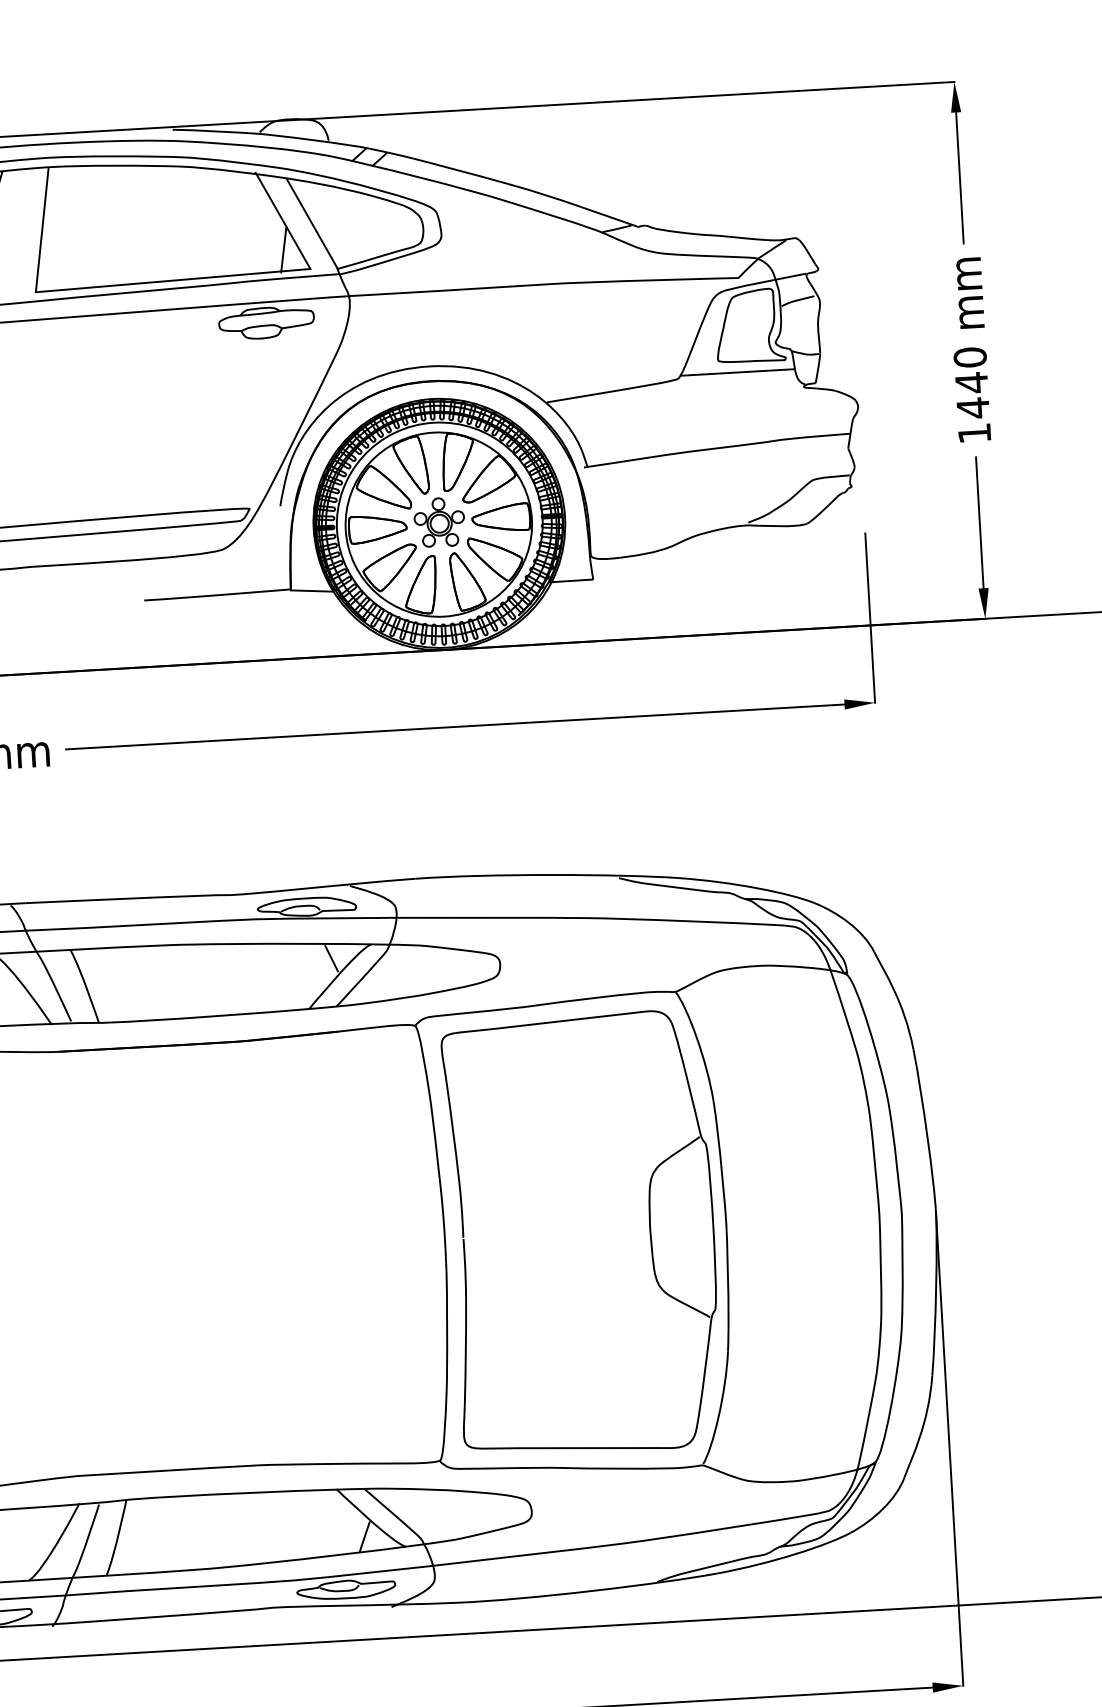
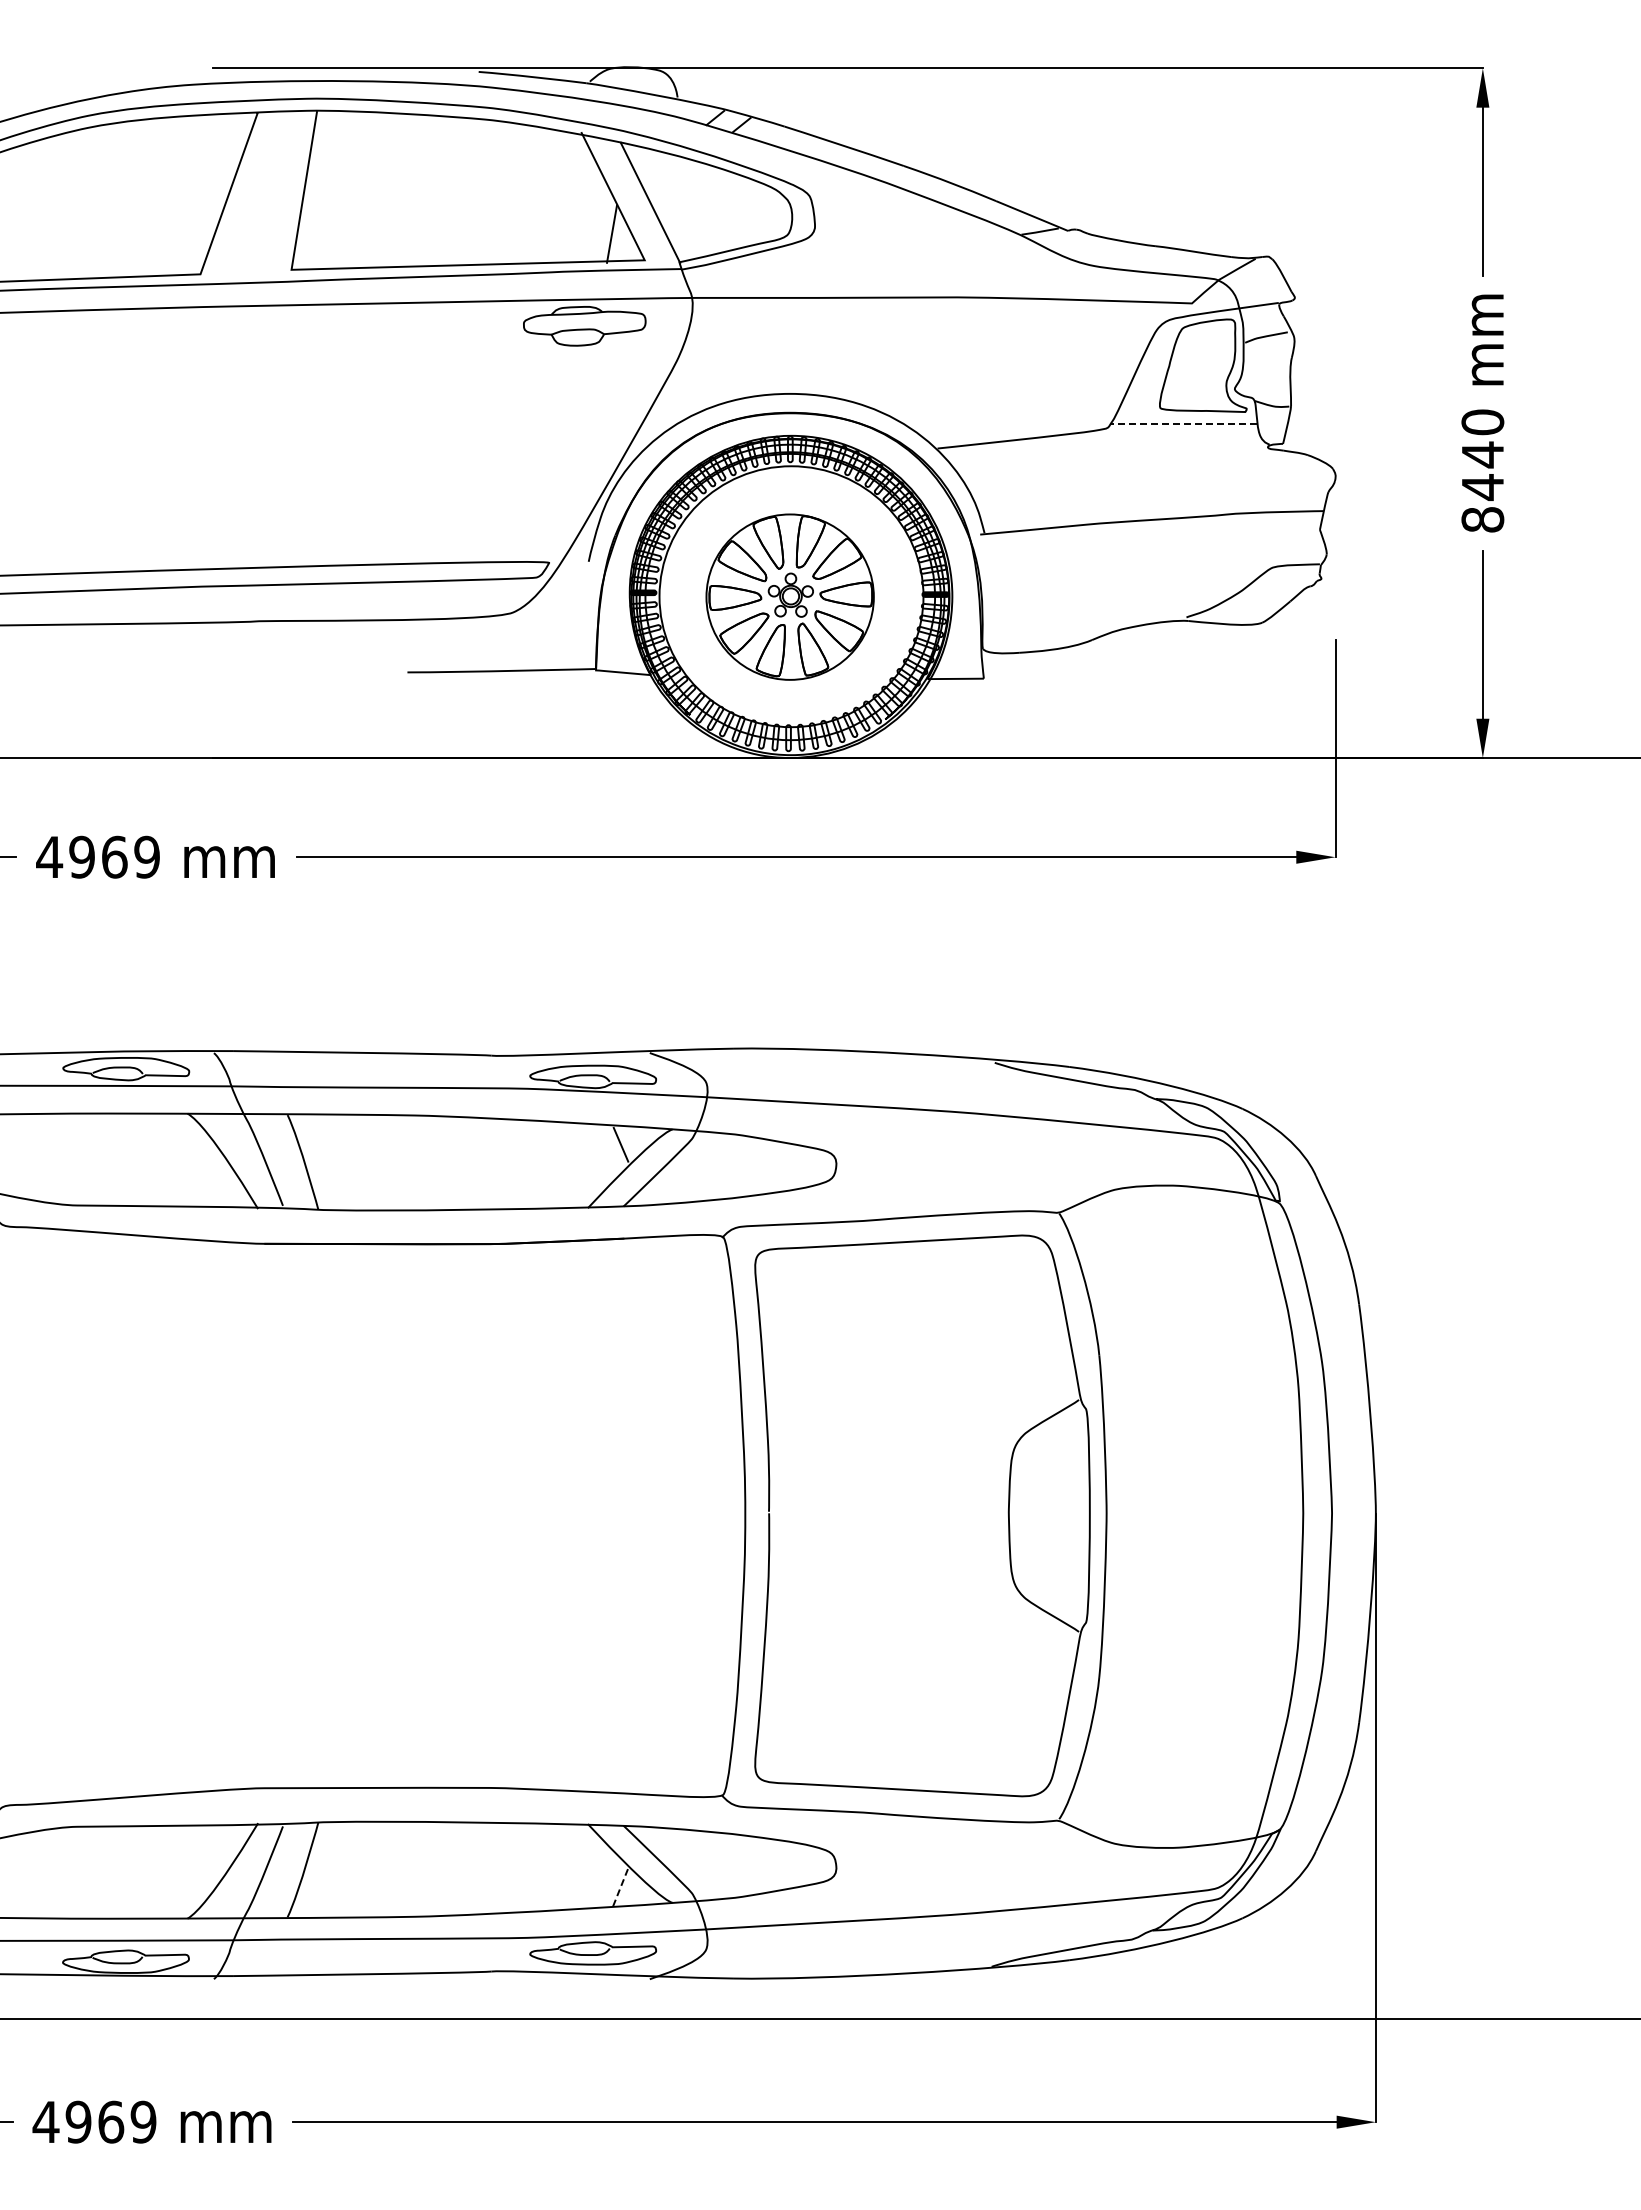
line: (737, 372) -> (1183, 424), solid -> dashed
text: (974, 433) -> (1482, 519), 1440 -> 8440
part: (438, 525) -> (789, 597), size x0.7
line: (364, 1537) -> (620, 1887), solid -> dashed

